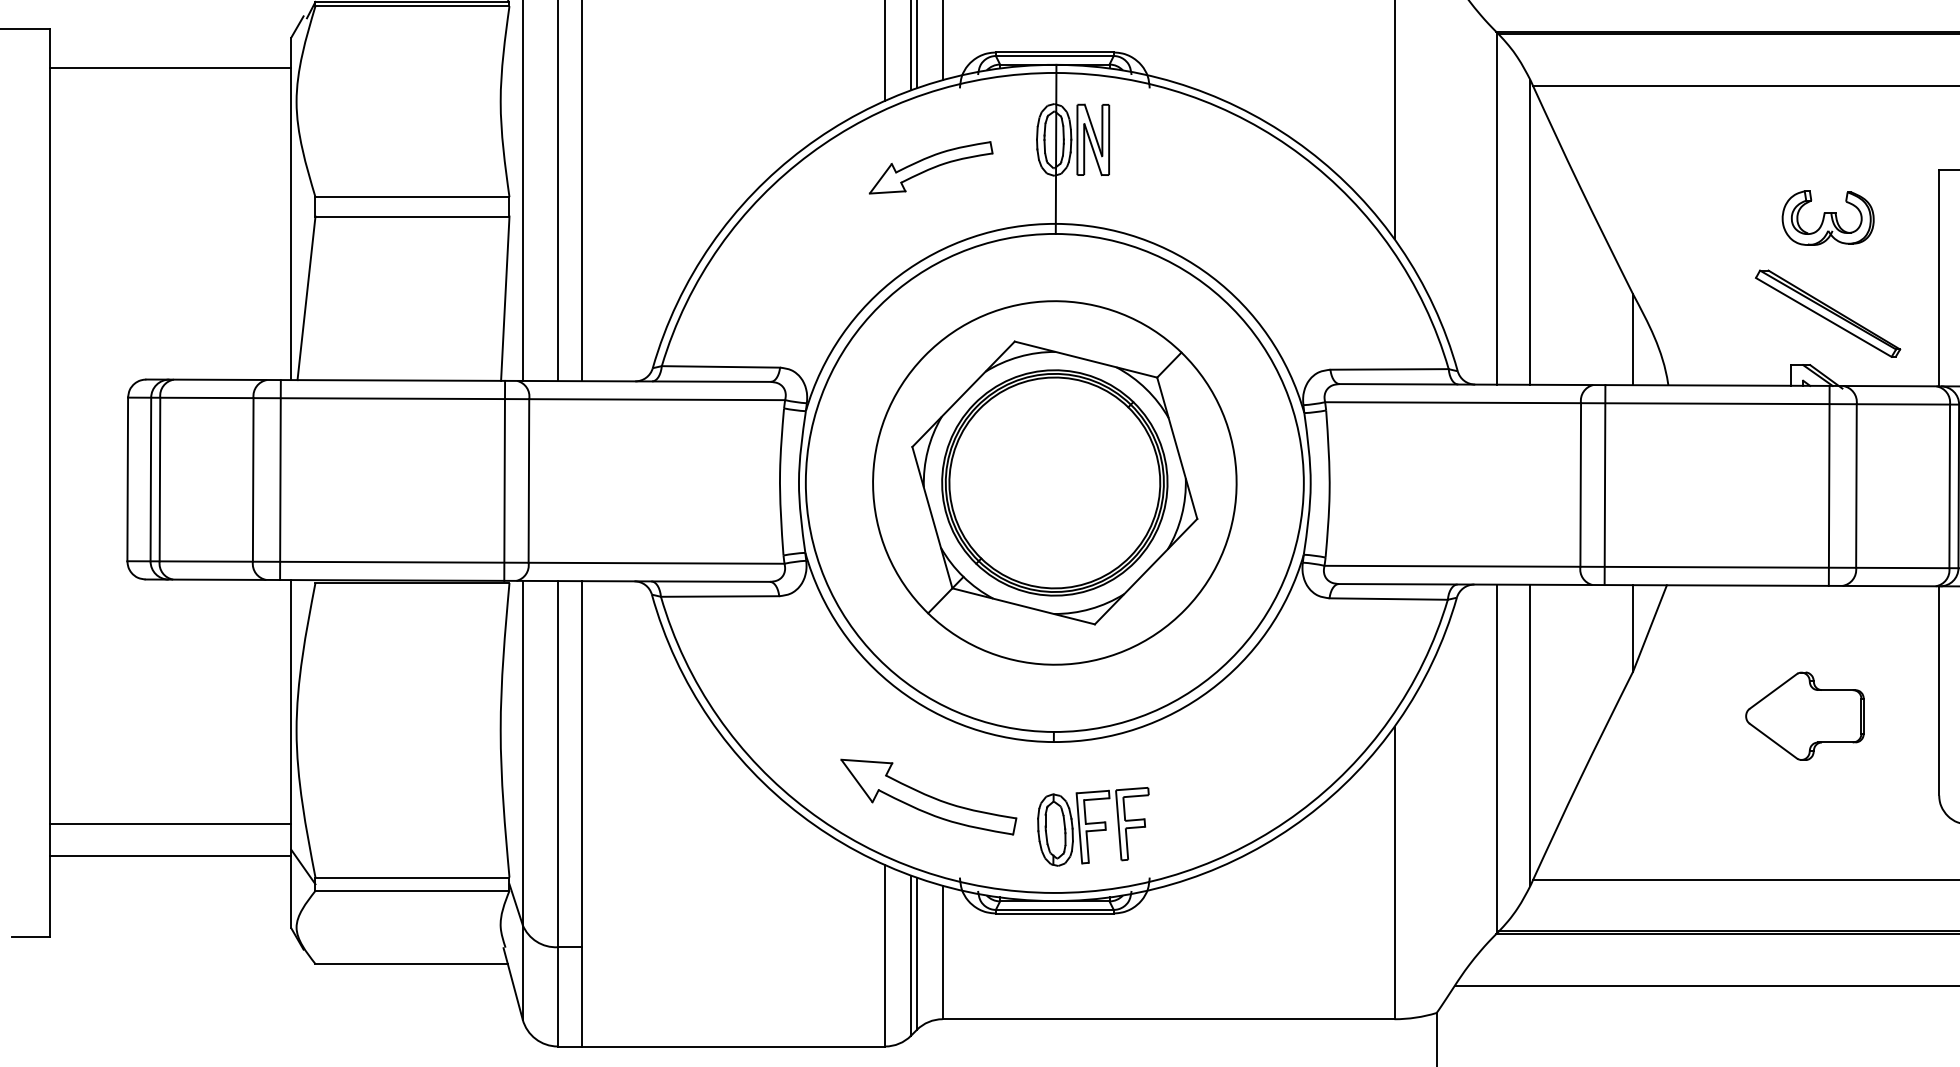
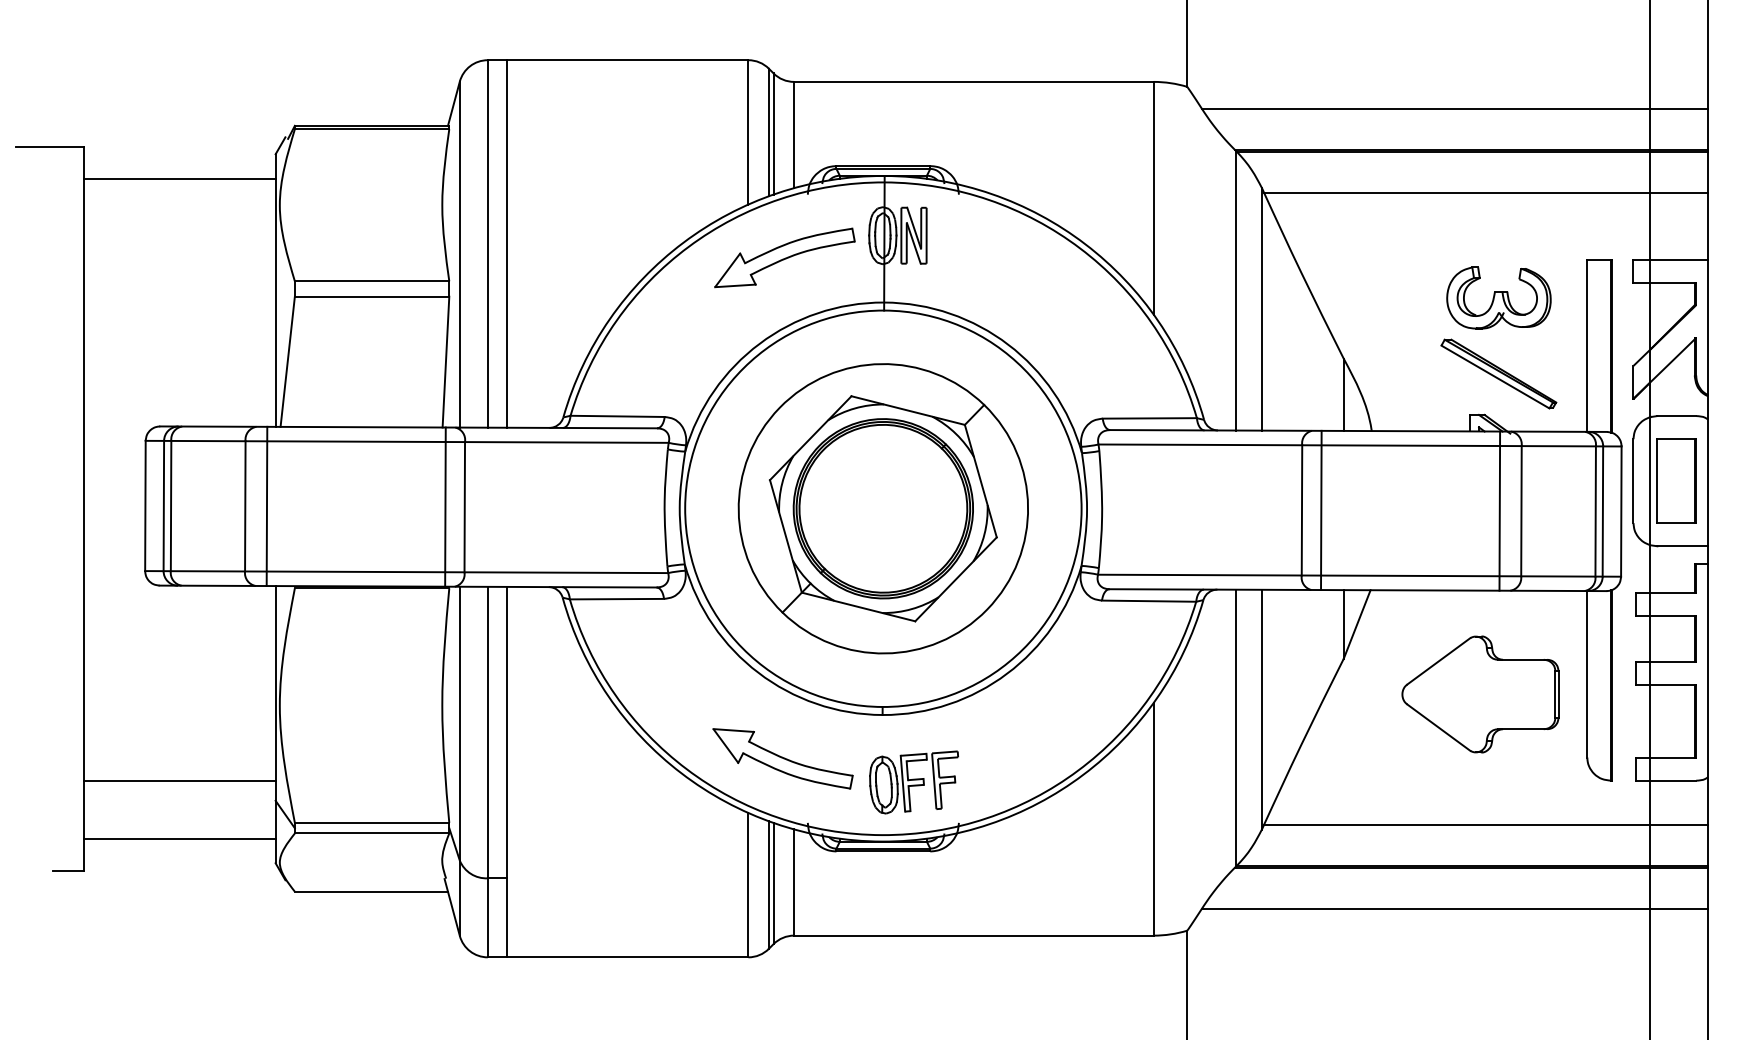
part: (930, 167) -> (784, 257), size x1.43
part: (1827, 217) -> (1498, 297), size x1.43
part: (1804, 716) -> (1480, 694), size x1.67
line: (170, 855) -> (179, 838), moved

